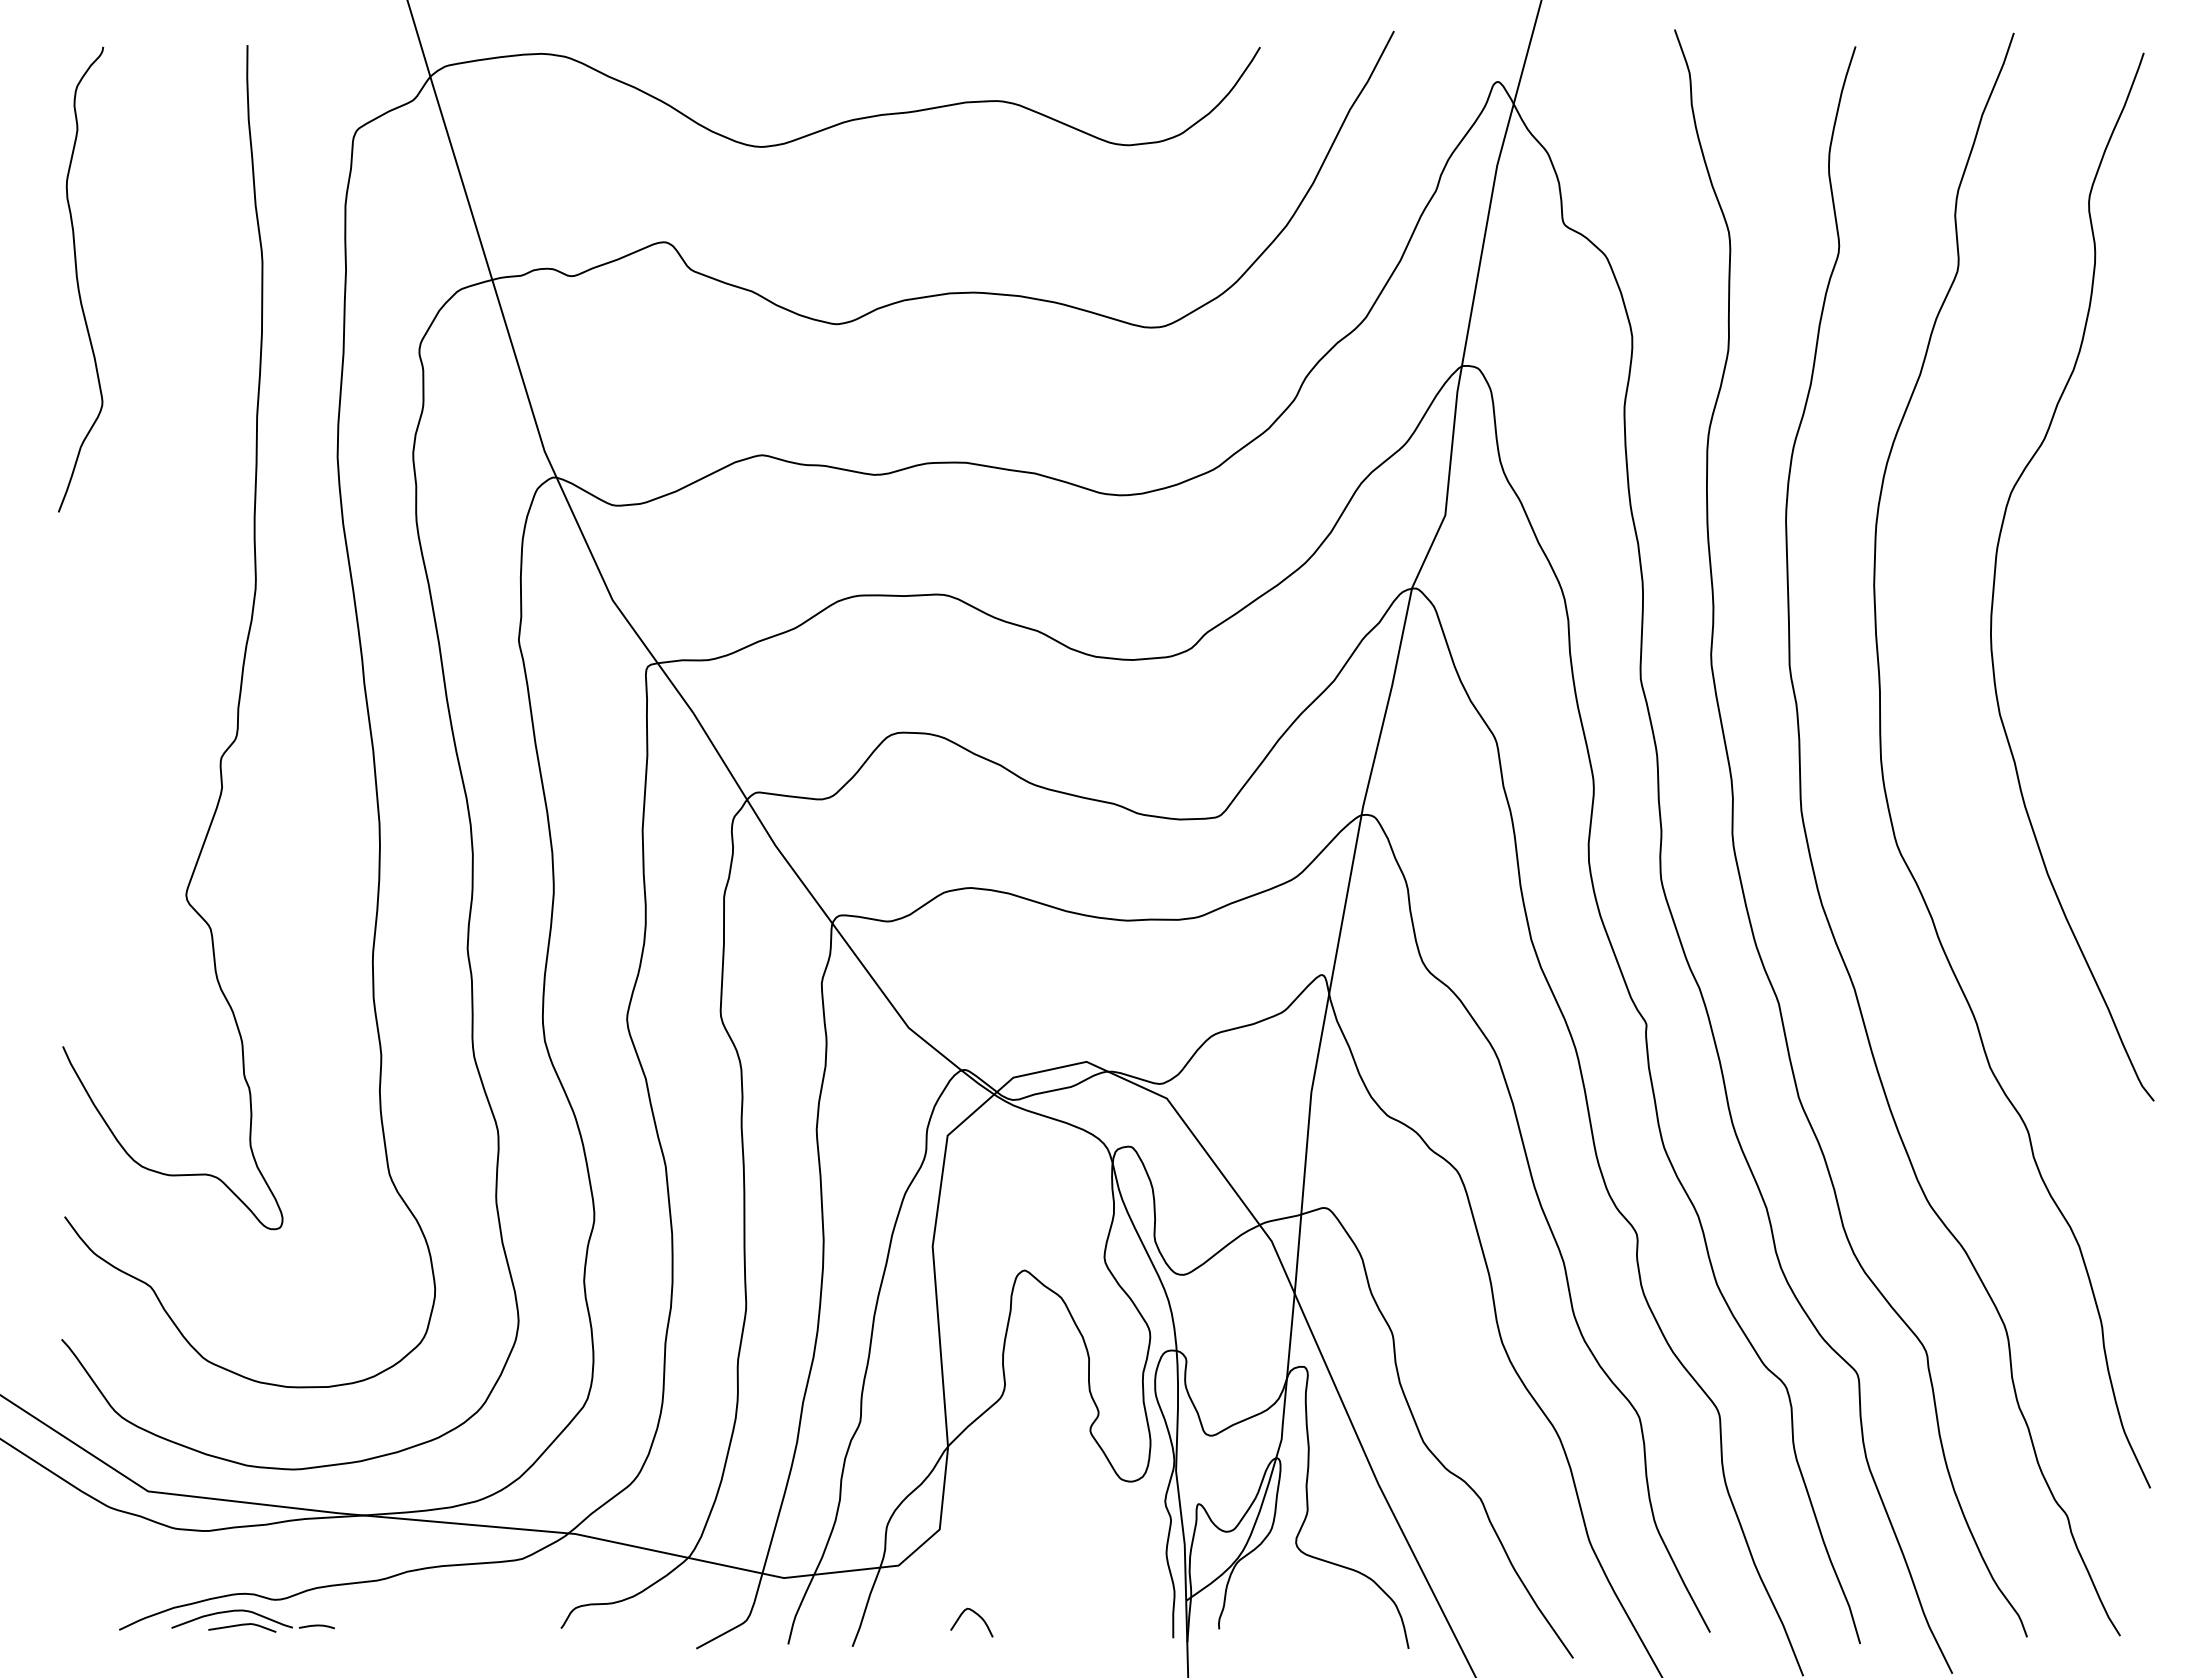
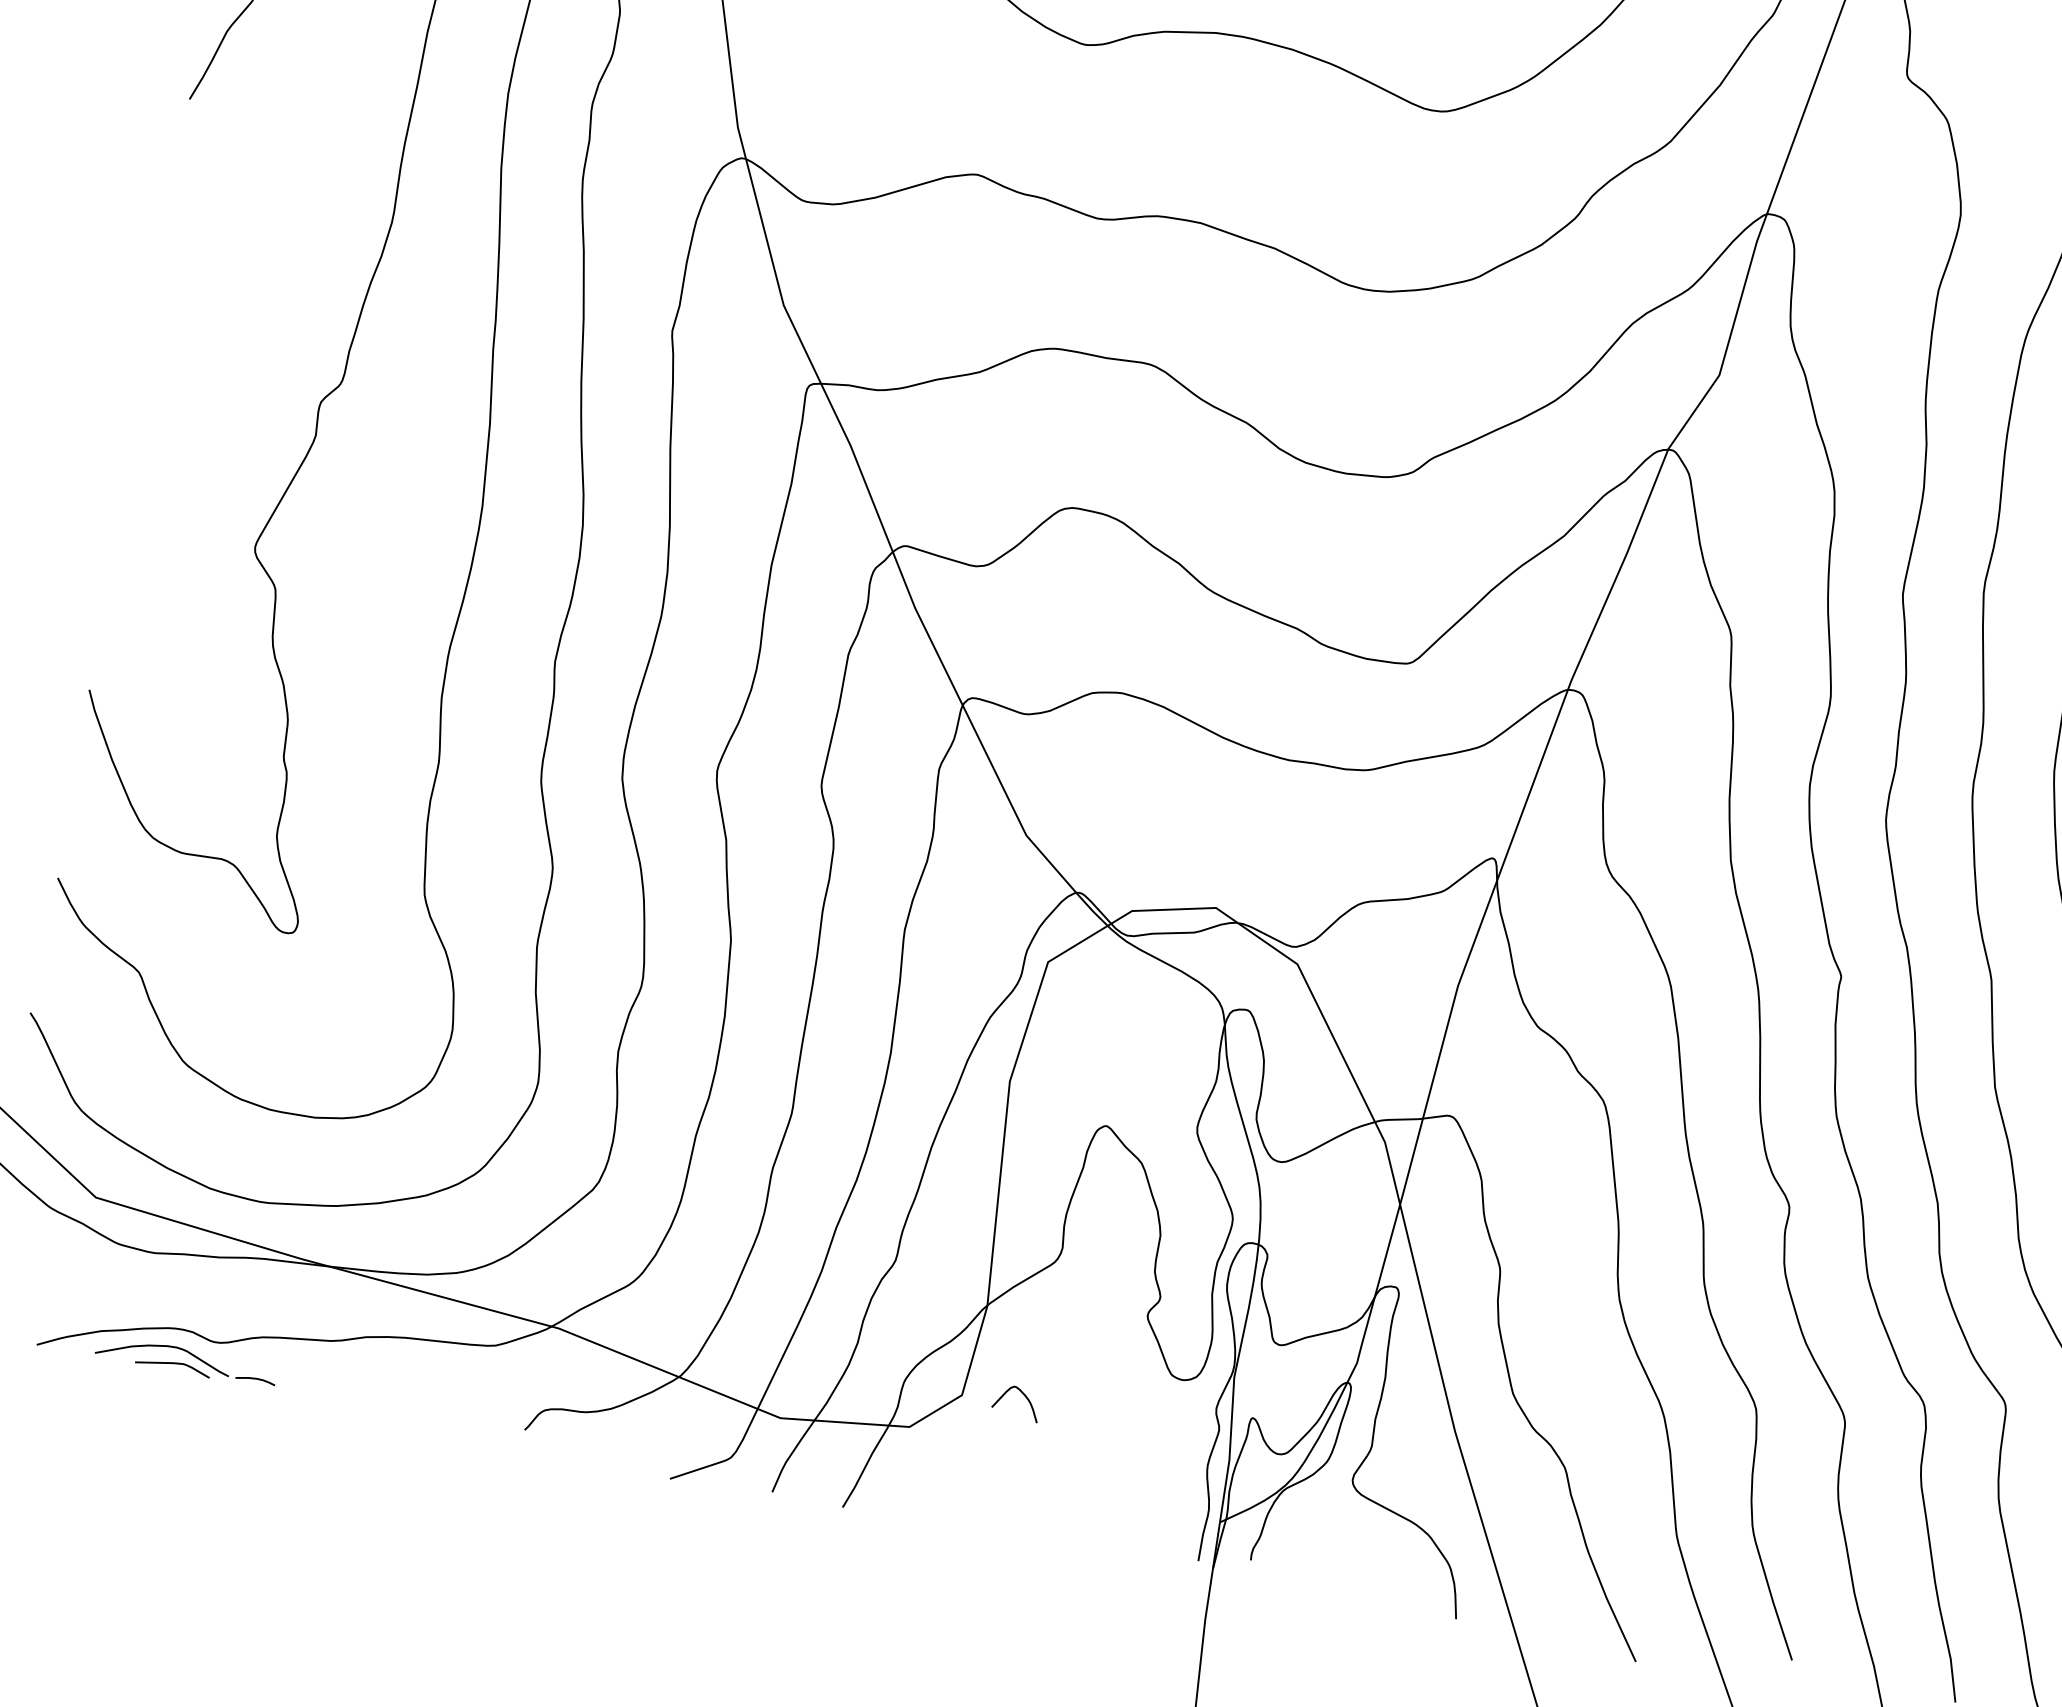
curve: (977, 1615) -> (1024, 1396), moved

